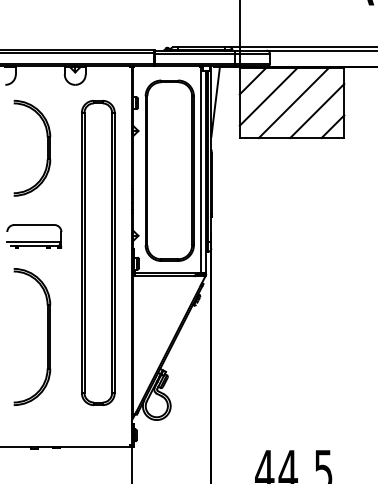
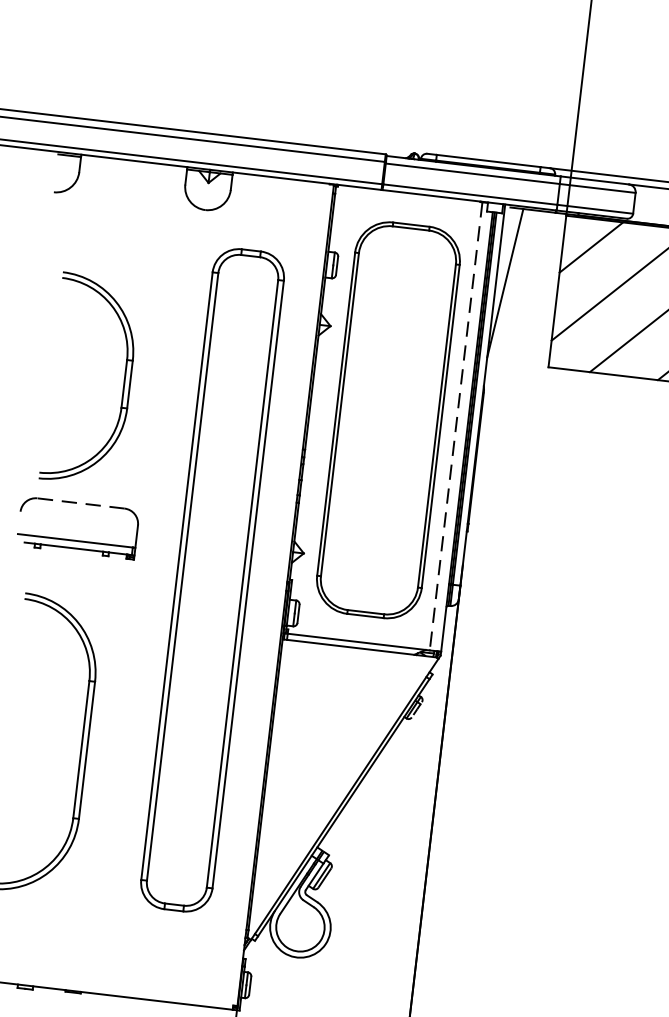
part: (47, 147) -> (124, 382), moved
line: (200, 170) -> (455, 427), solid -> dashed
line: (33, 225) -> (79, 504), solid -> dashed

